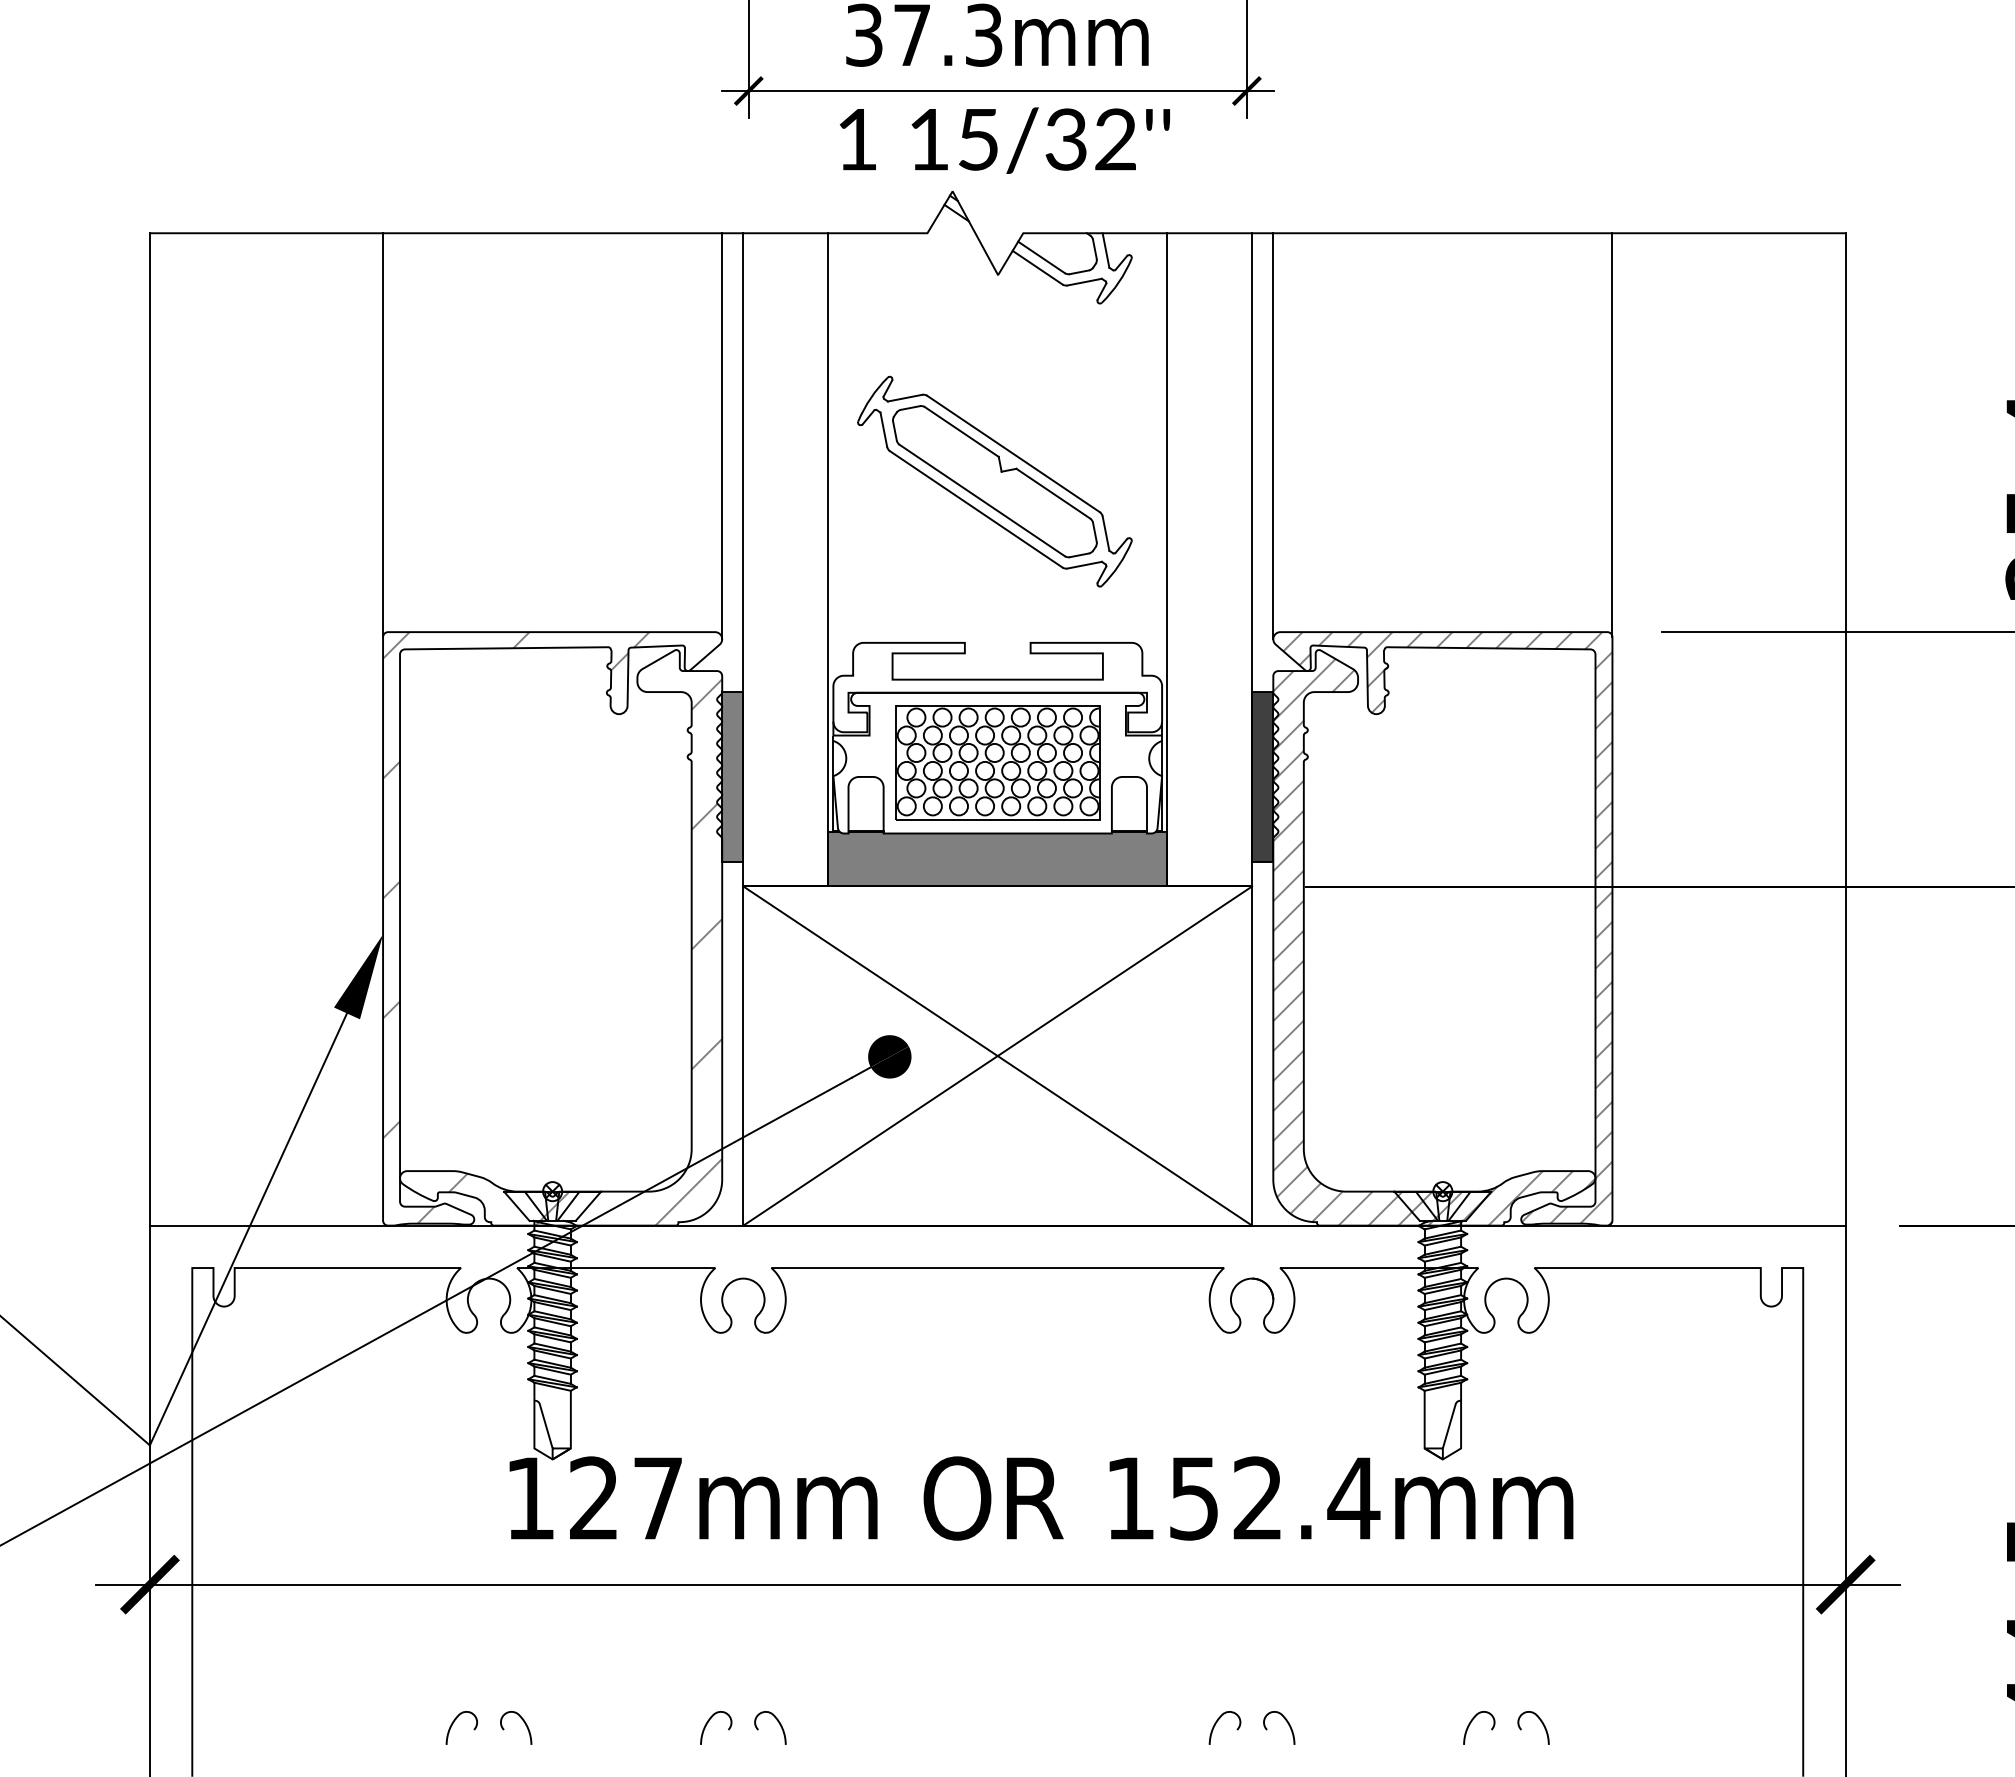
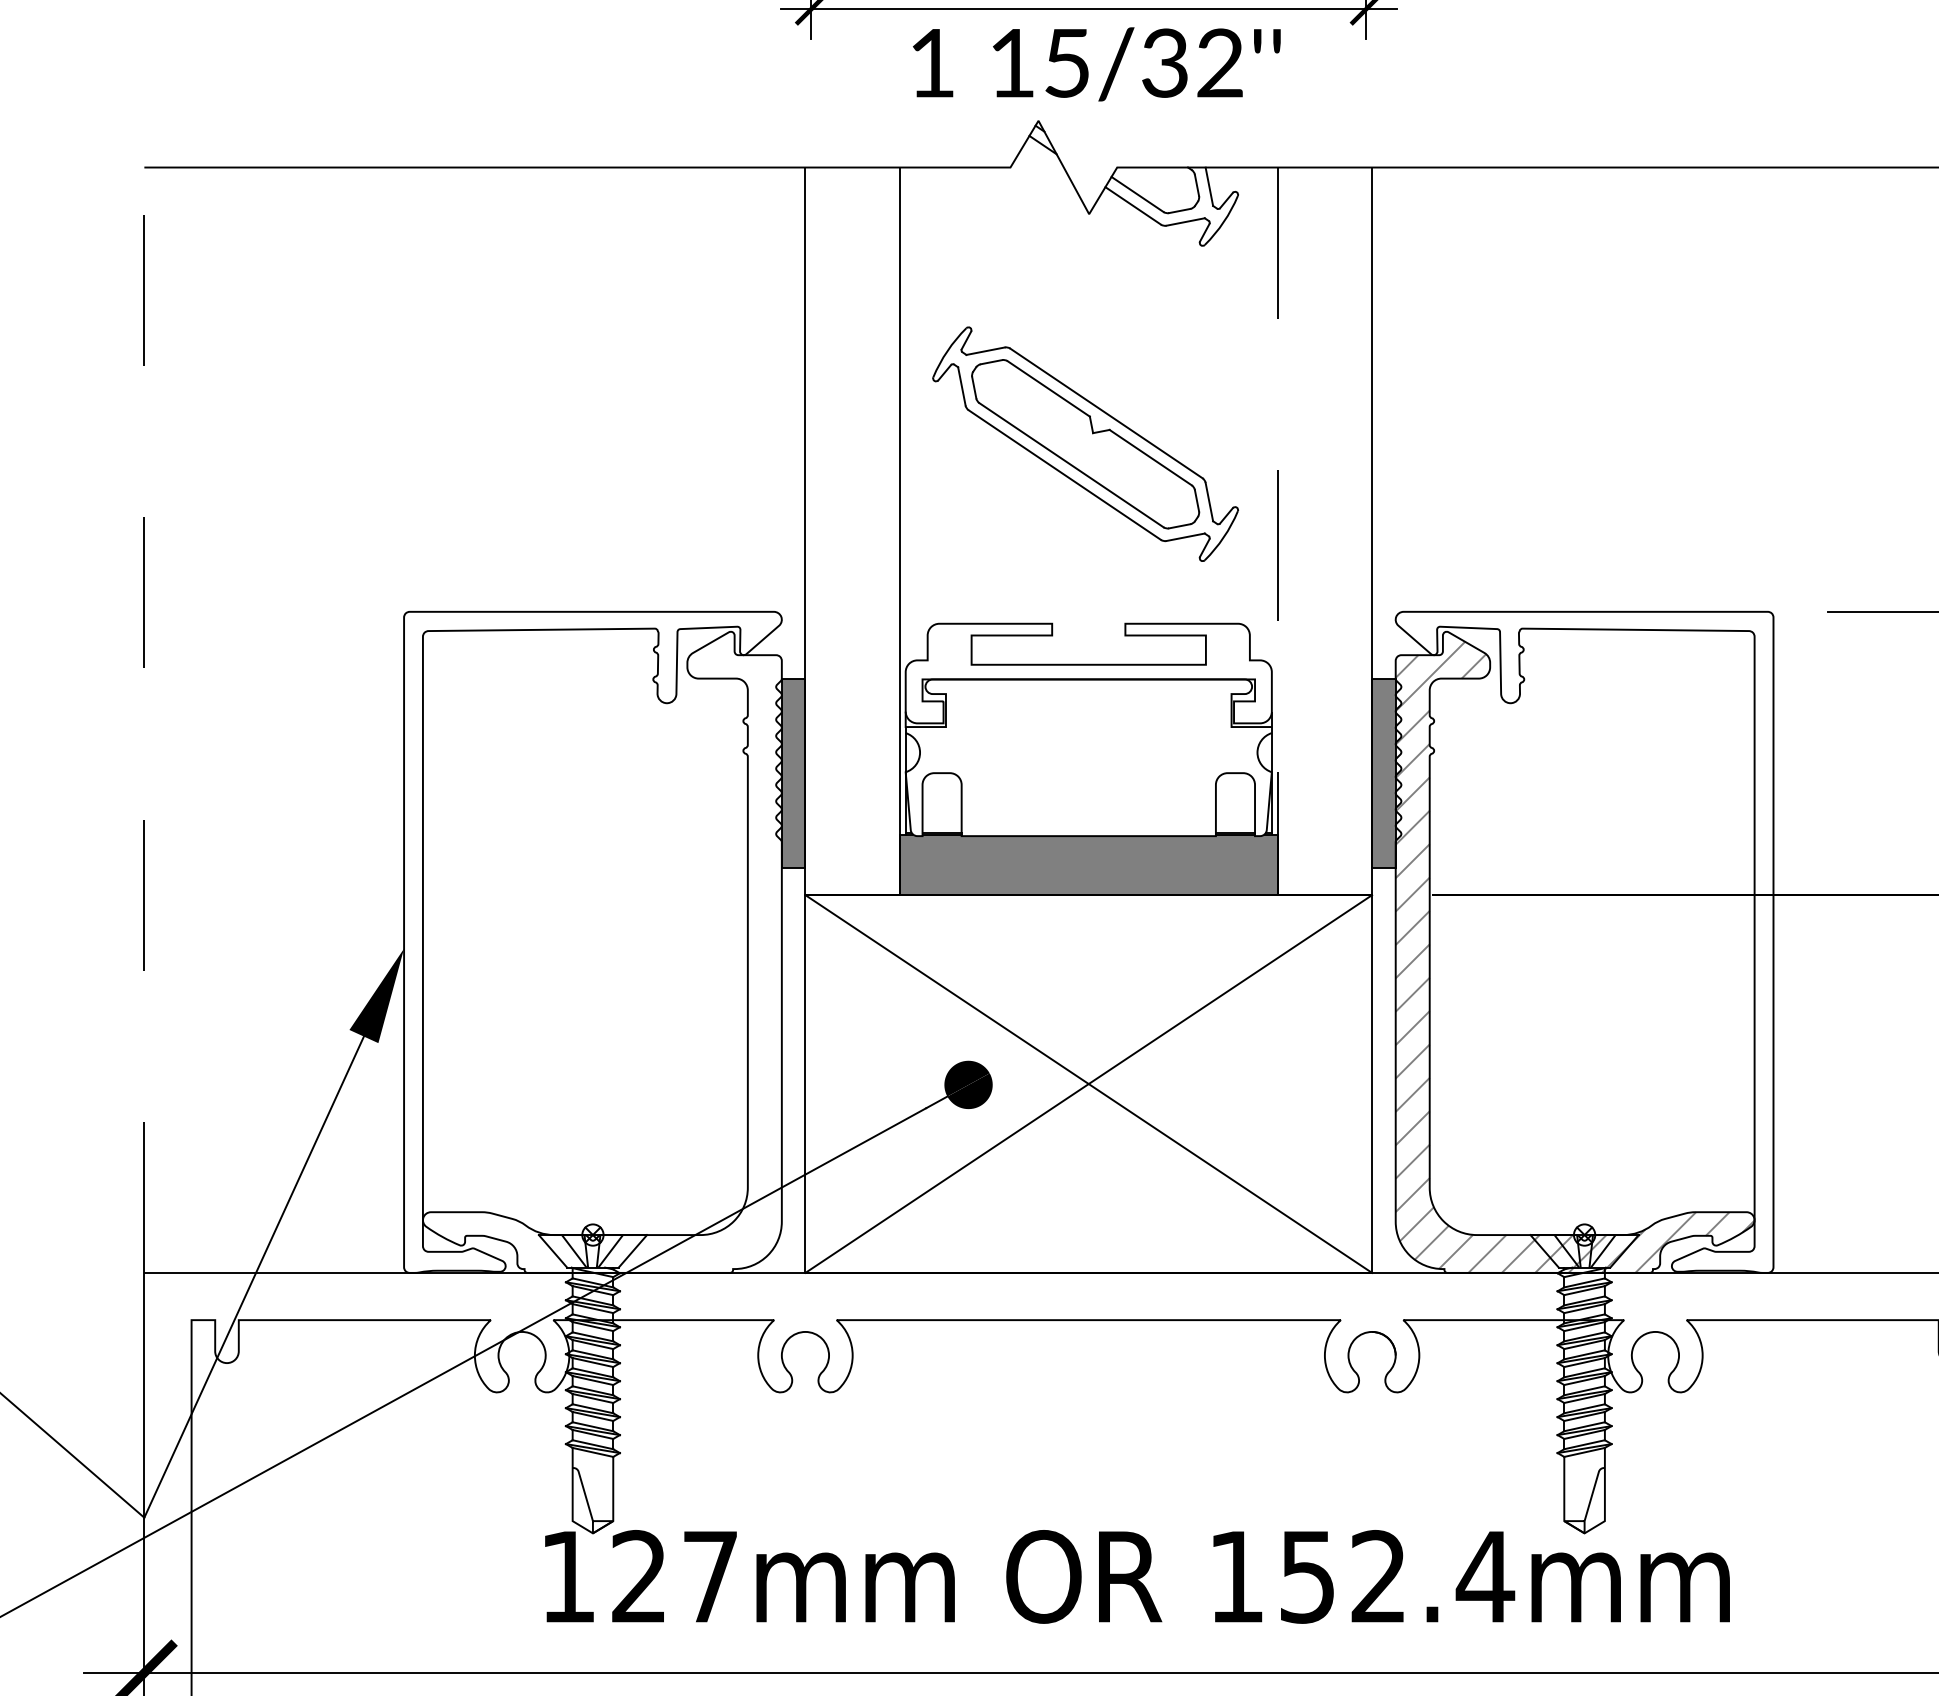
line: (383, 435) -> (404, 392), removed
line: (1612, 435) -> (1773, 392), removed
line: (722, 436) -> (782, 393), removed
line: (1273, 436) -> (1395, 393), removed
line: (1167, 559) -> (1277, 530), solid -> dashed
line: (149, 728) -> (143, 719), solid -> dashed
part: (997, 762) -> (1088, 757), removed
fill: (1262, 776) -> (1383, 772), removed
hatch: (516, 927) -> (552, 940), removed
hatch: (1447, 928) -> (1589, 941), removed
hatch: (585, 952) -> (629, 968), removed

